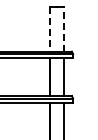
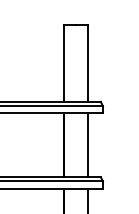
line: (50, 29) -> (64, 64), dashed -> solid
line: (64, 29) -> (88, 64), dashed -> solid

